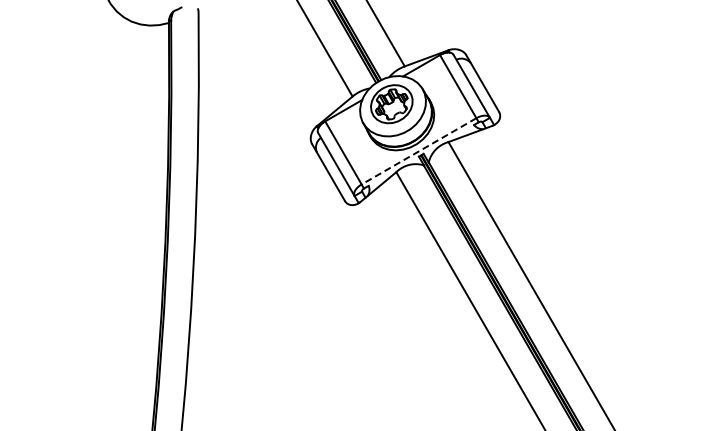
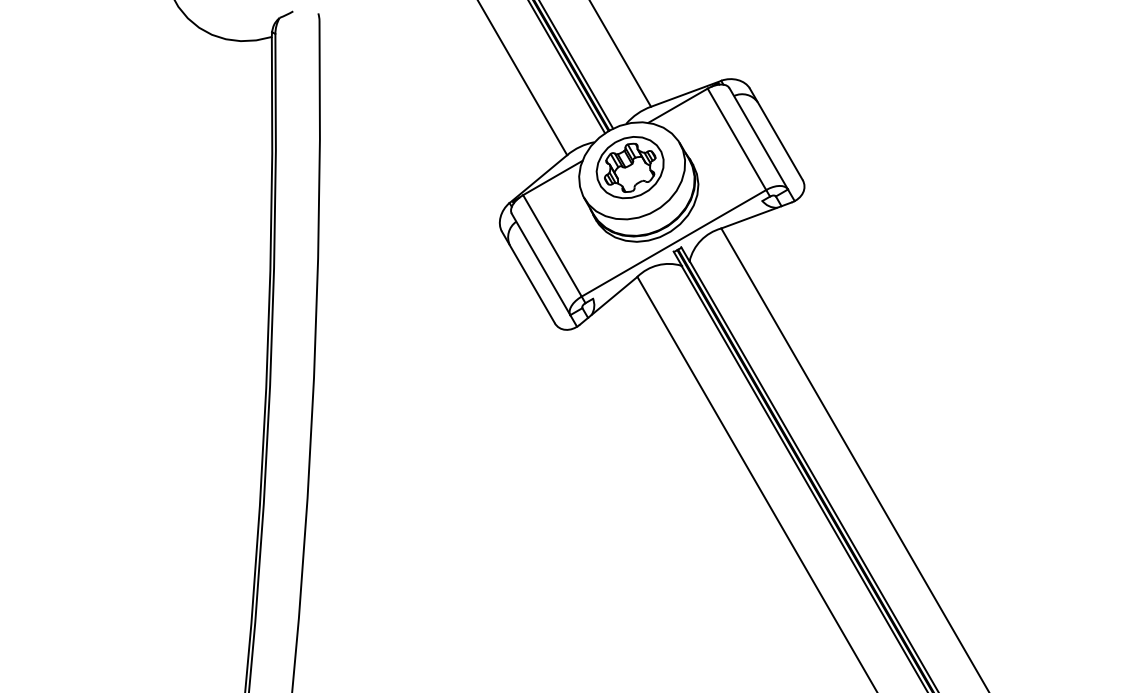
line: (418, 151) -> (673, 243), dashed -> solid

